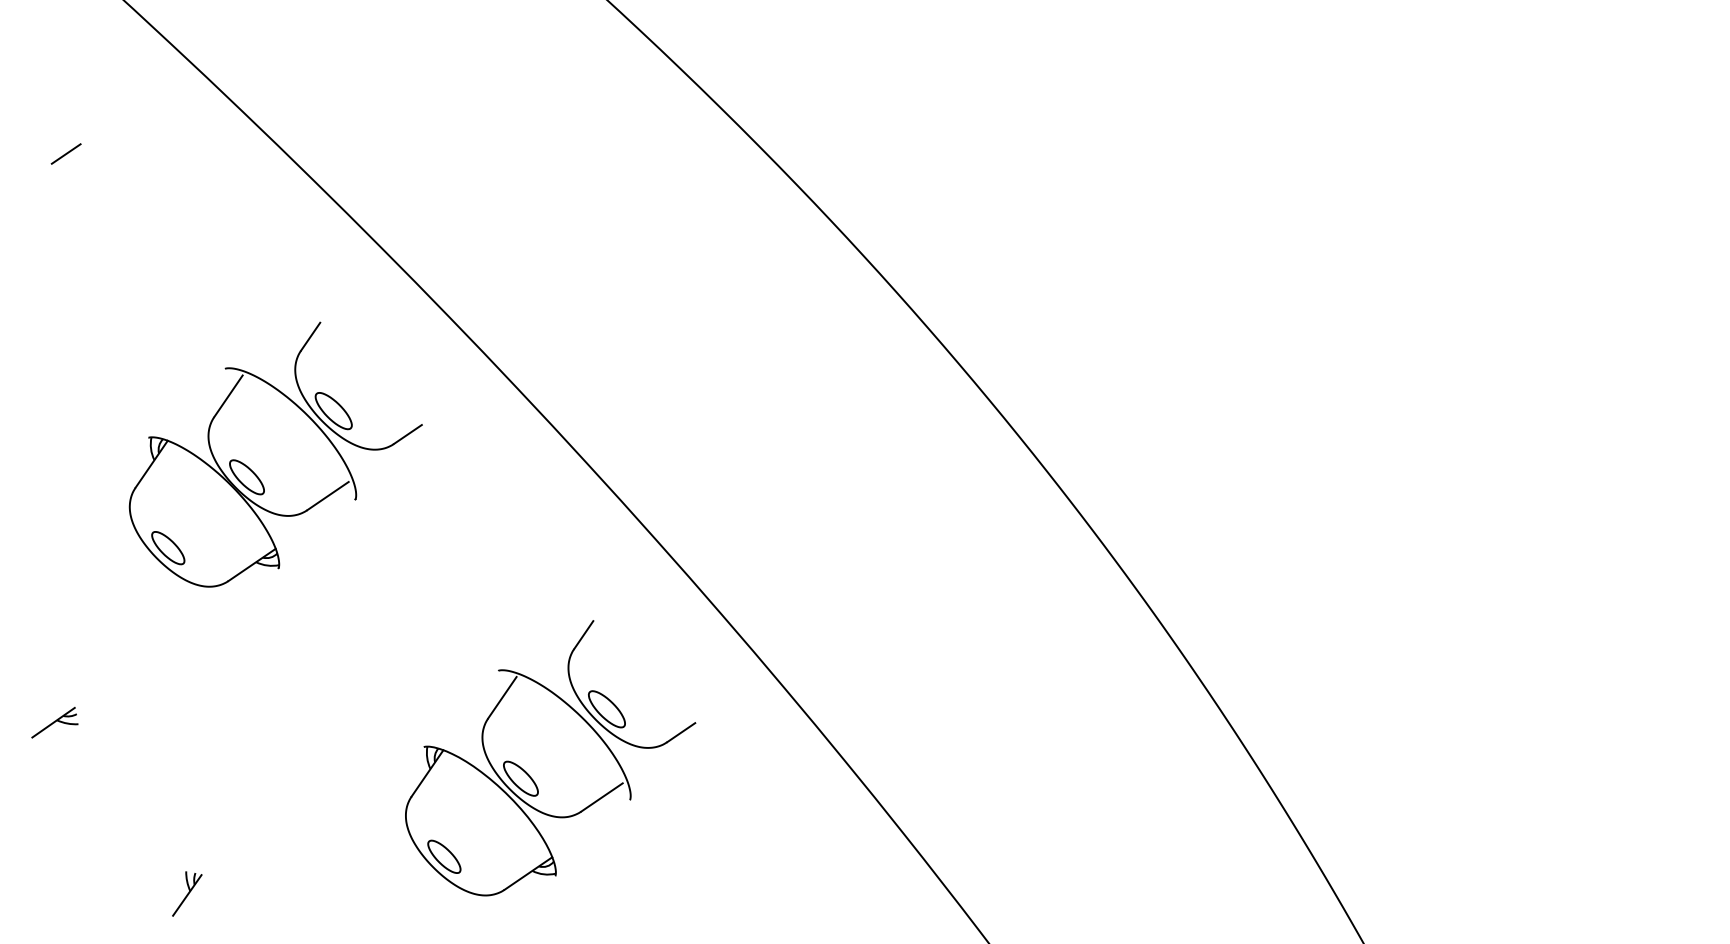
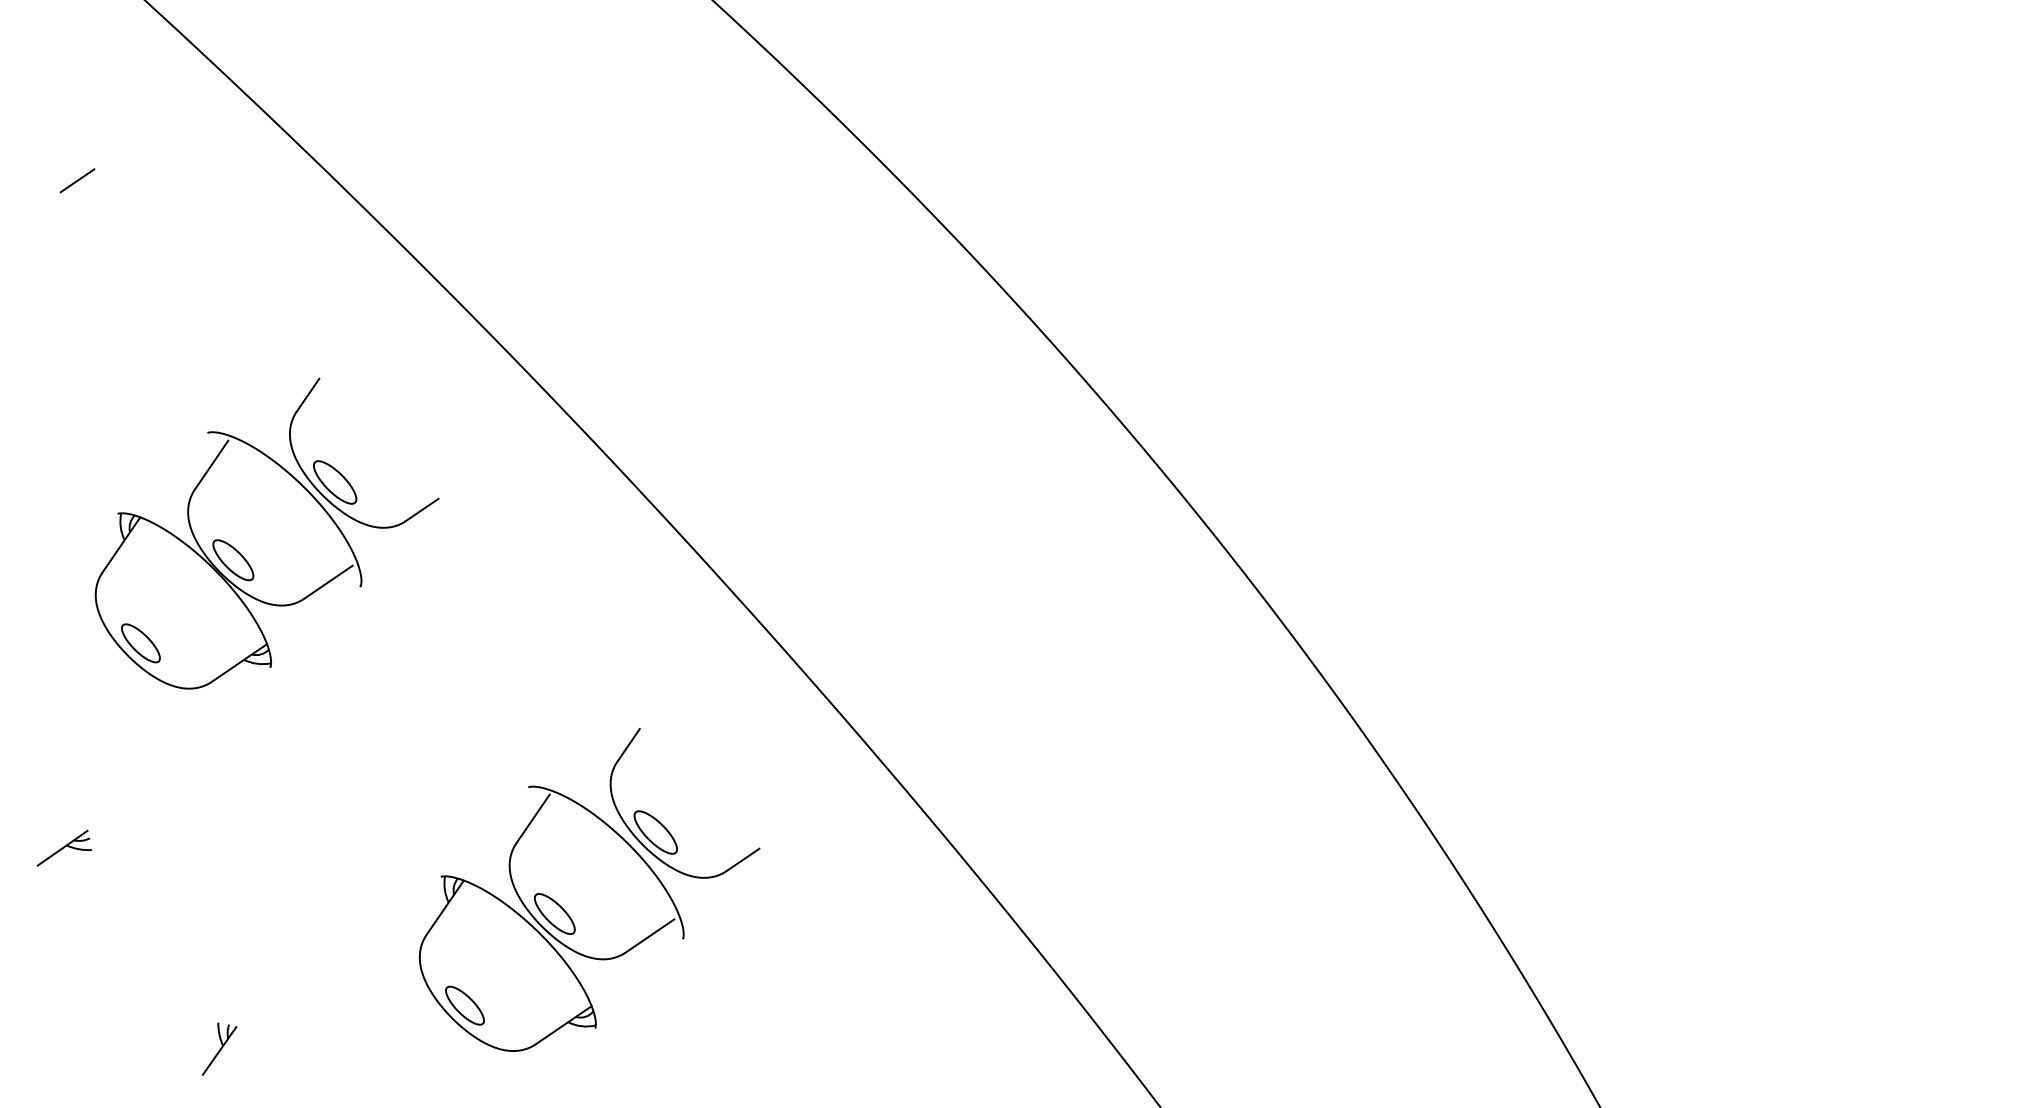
part: (255, 473) -> (243, 555), moved
part: (529, 774) -> (564, 909), moved

